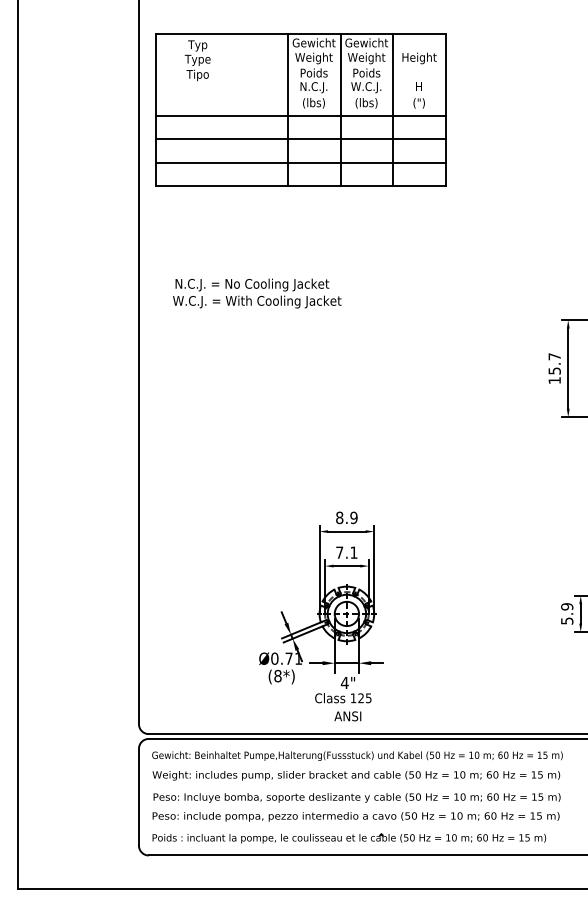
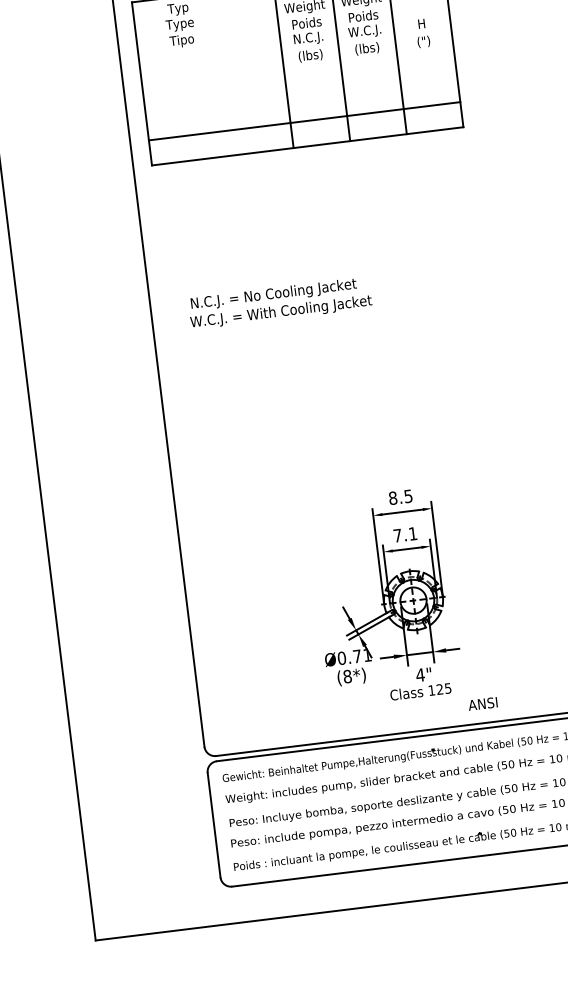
line: (300, 116) -> (297, 71), removed
line: (300, 139) -> (300, 96), removed
text: (257, 293) -> (280, 303), moved
text: (353, 517) -> (407, 496), 8.9 -> 8.5
text: (347, 716) -> (482, 704), moved

